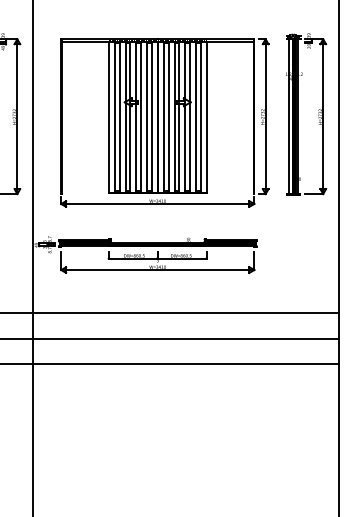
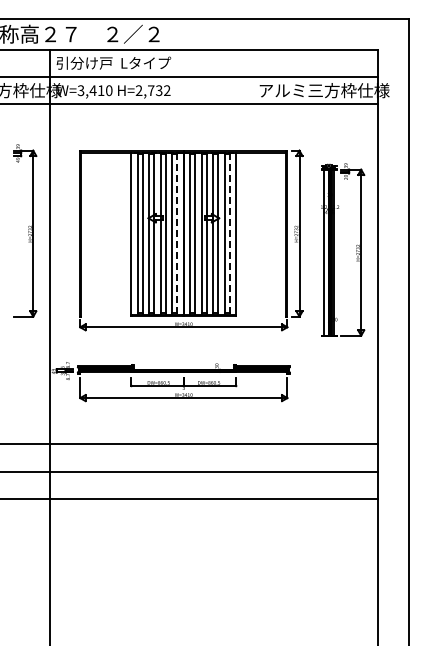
part: (298, 113) -> (334, 249), moved
line: (151, 117) -> (177, 234), solid -> dashed
line: (200, 117) -> (229, 234), solid -> dashed

